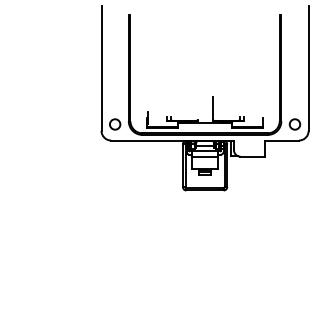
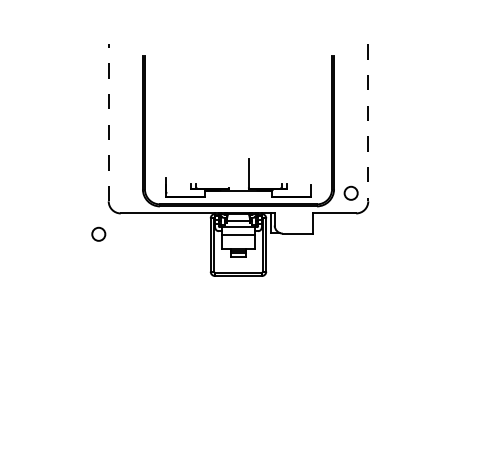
line: (101, 67) -> (108, 122), solid -> dashed
line: (308, 68) -> (368, 123), solid -> dashed
circle: (114, 123) -> (98, 233), moved

